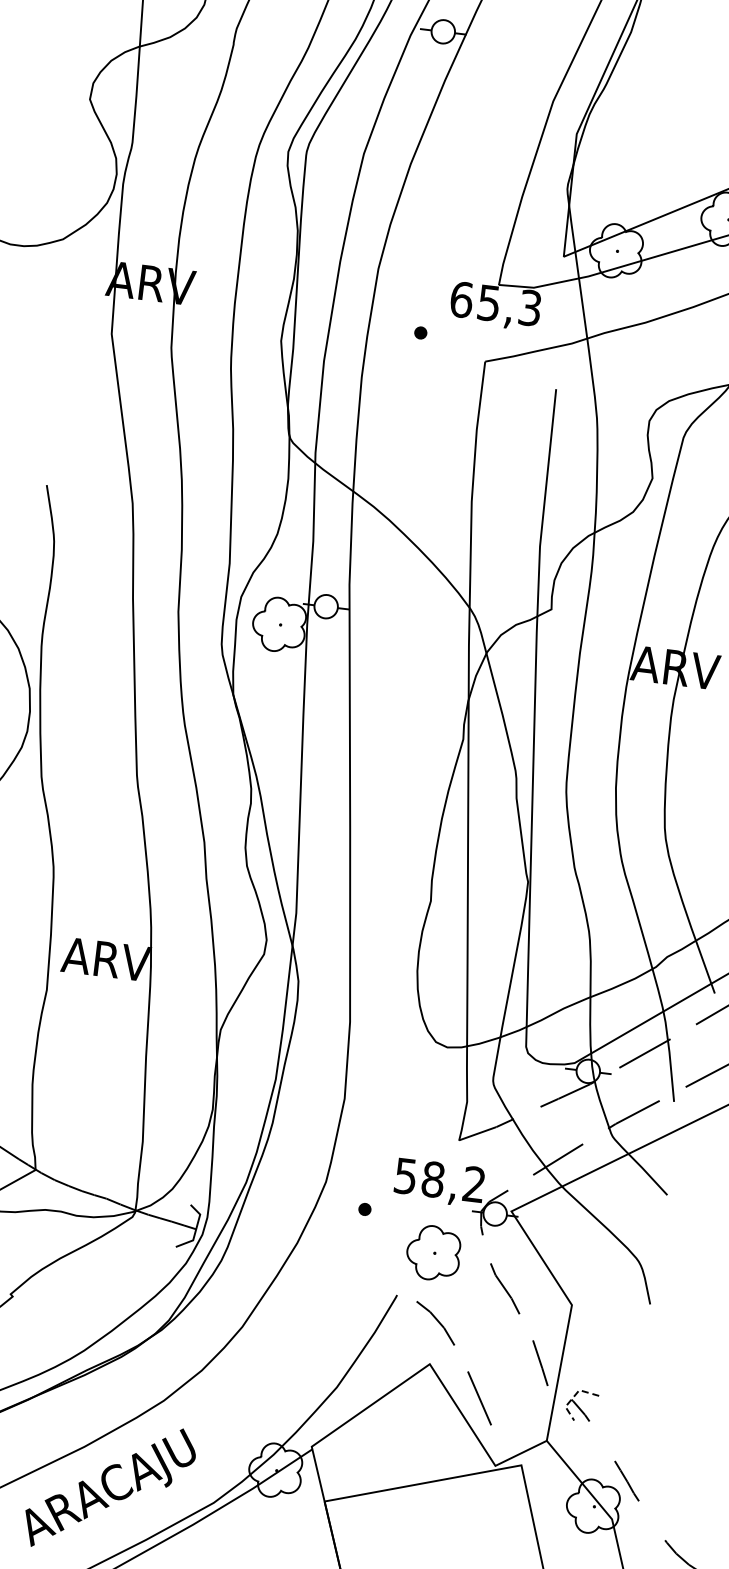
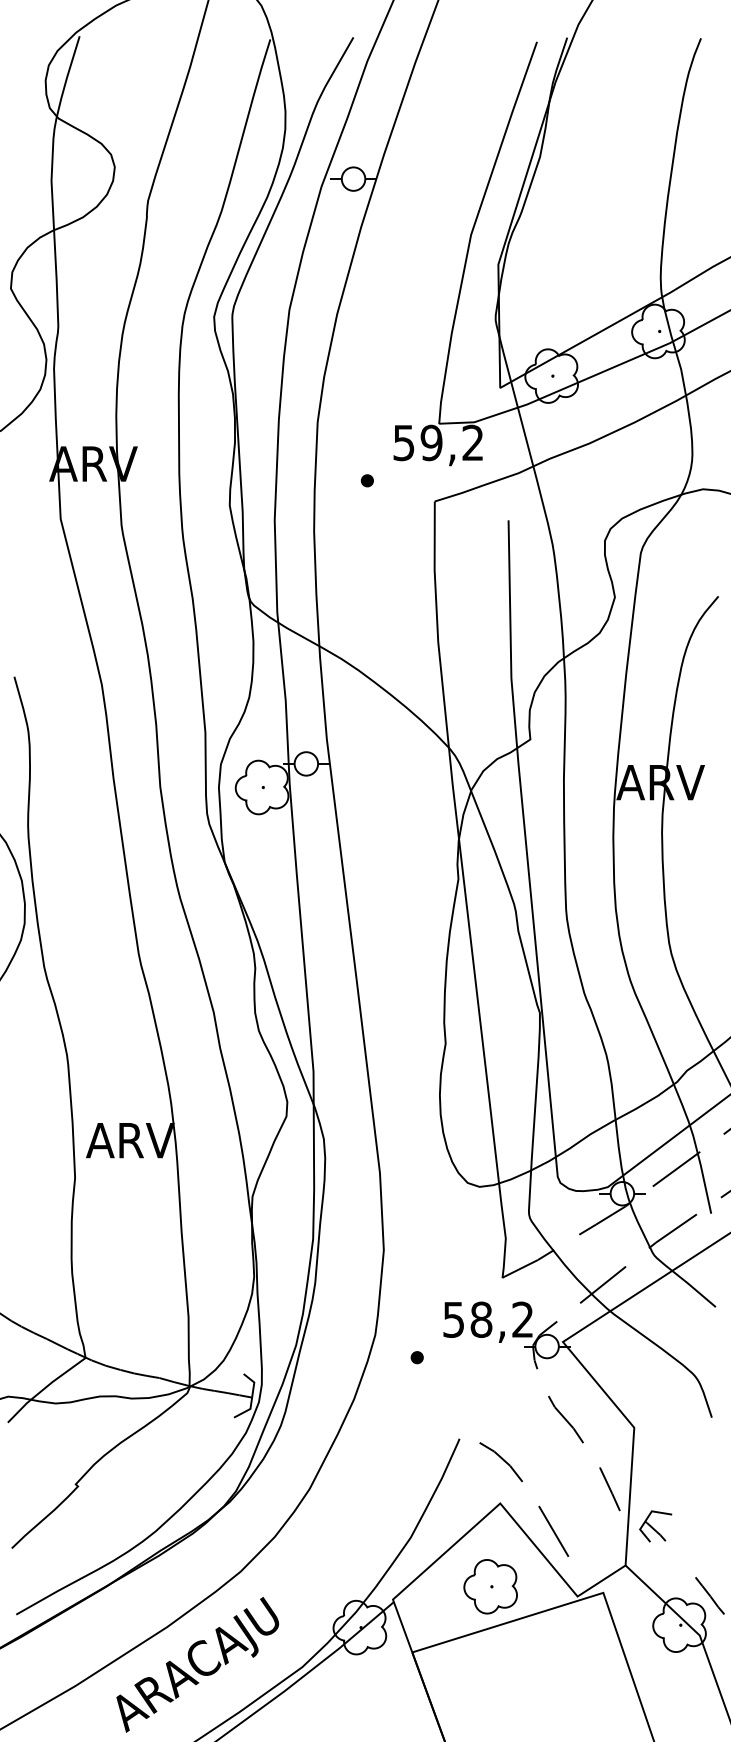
text: (495, 303) -> (438, 442), 65,3 -> 59,2
part: (433, 1252) -> (490, 1586), moved
line: (574, 1396) -> (647, 1518), dashed -> solid

